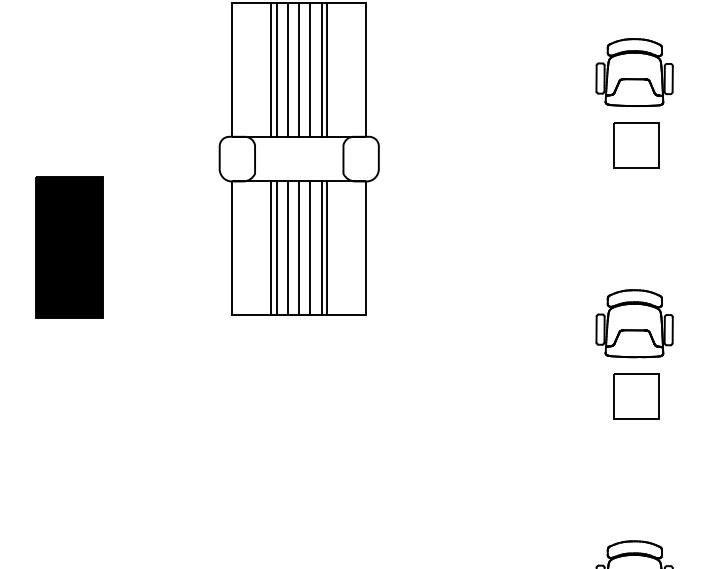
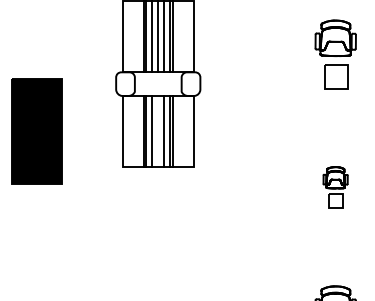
part: (69, 246) -> (36, 130), size x1.4
line: (299, 246) -> (158, 130), removed
part: (634, 354) -> (335, 187), size x0.6

